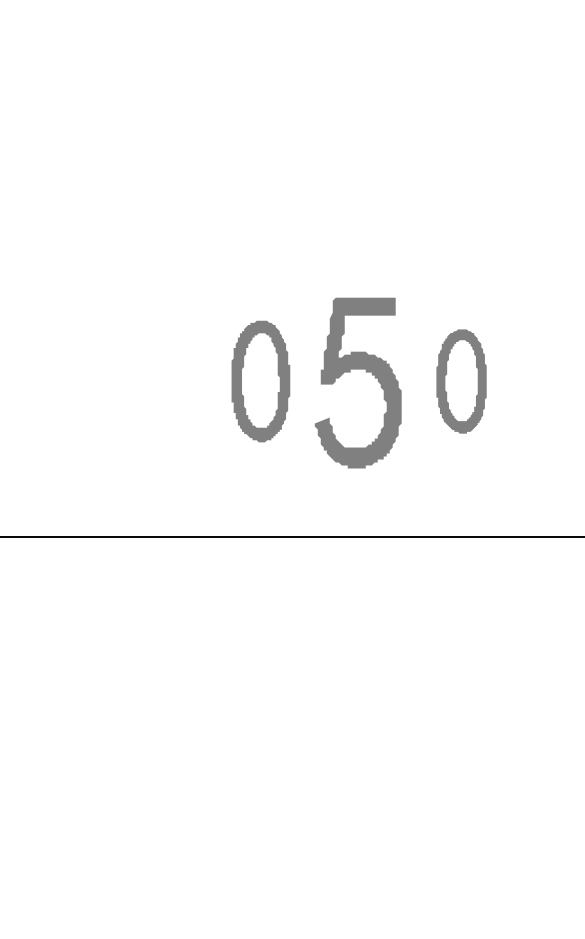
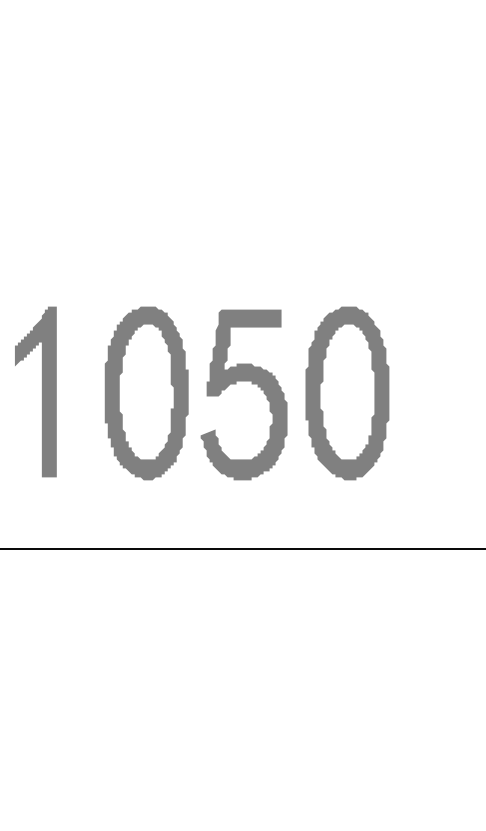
fill: (149, 379) -> (35, 391), added
part: (260, 381) -> (146, 393), size x1.43
part: (461, 381) -> (347, 393), size x1.67

